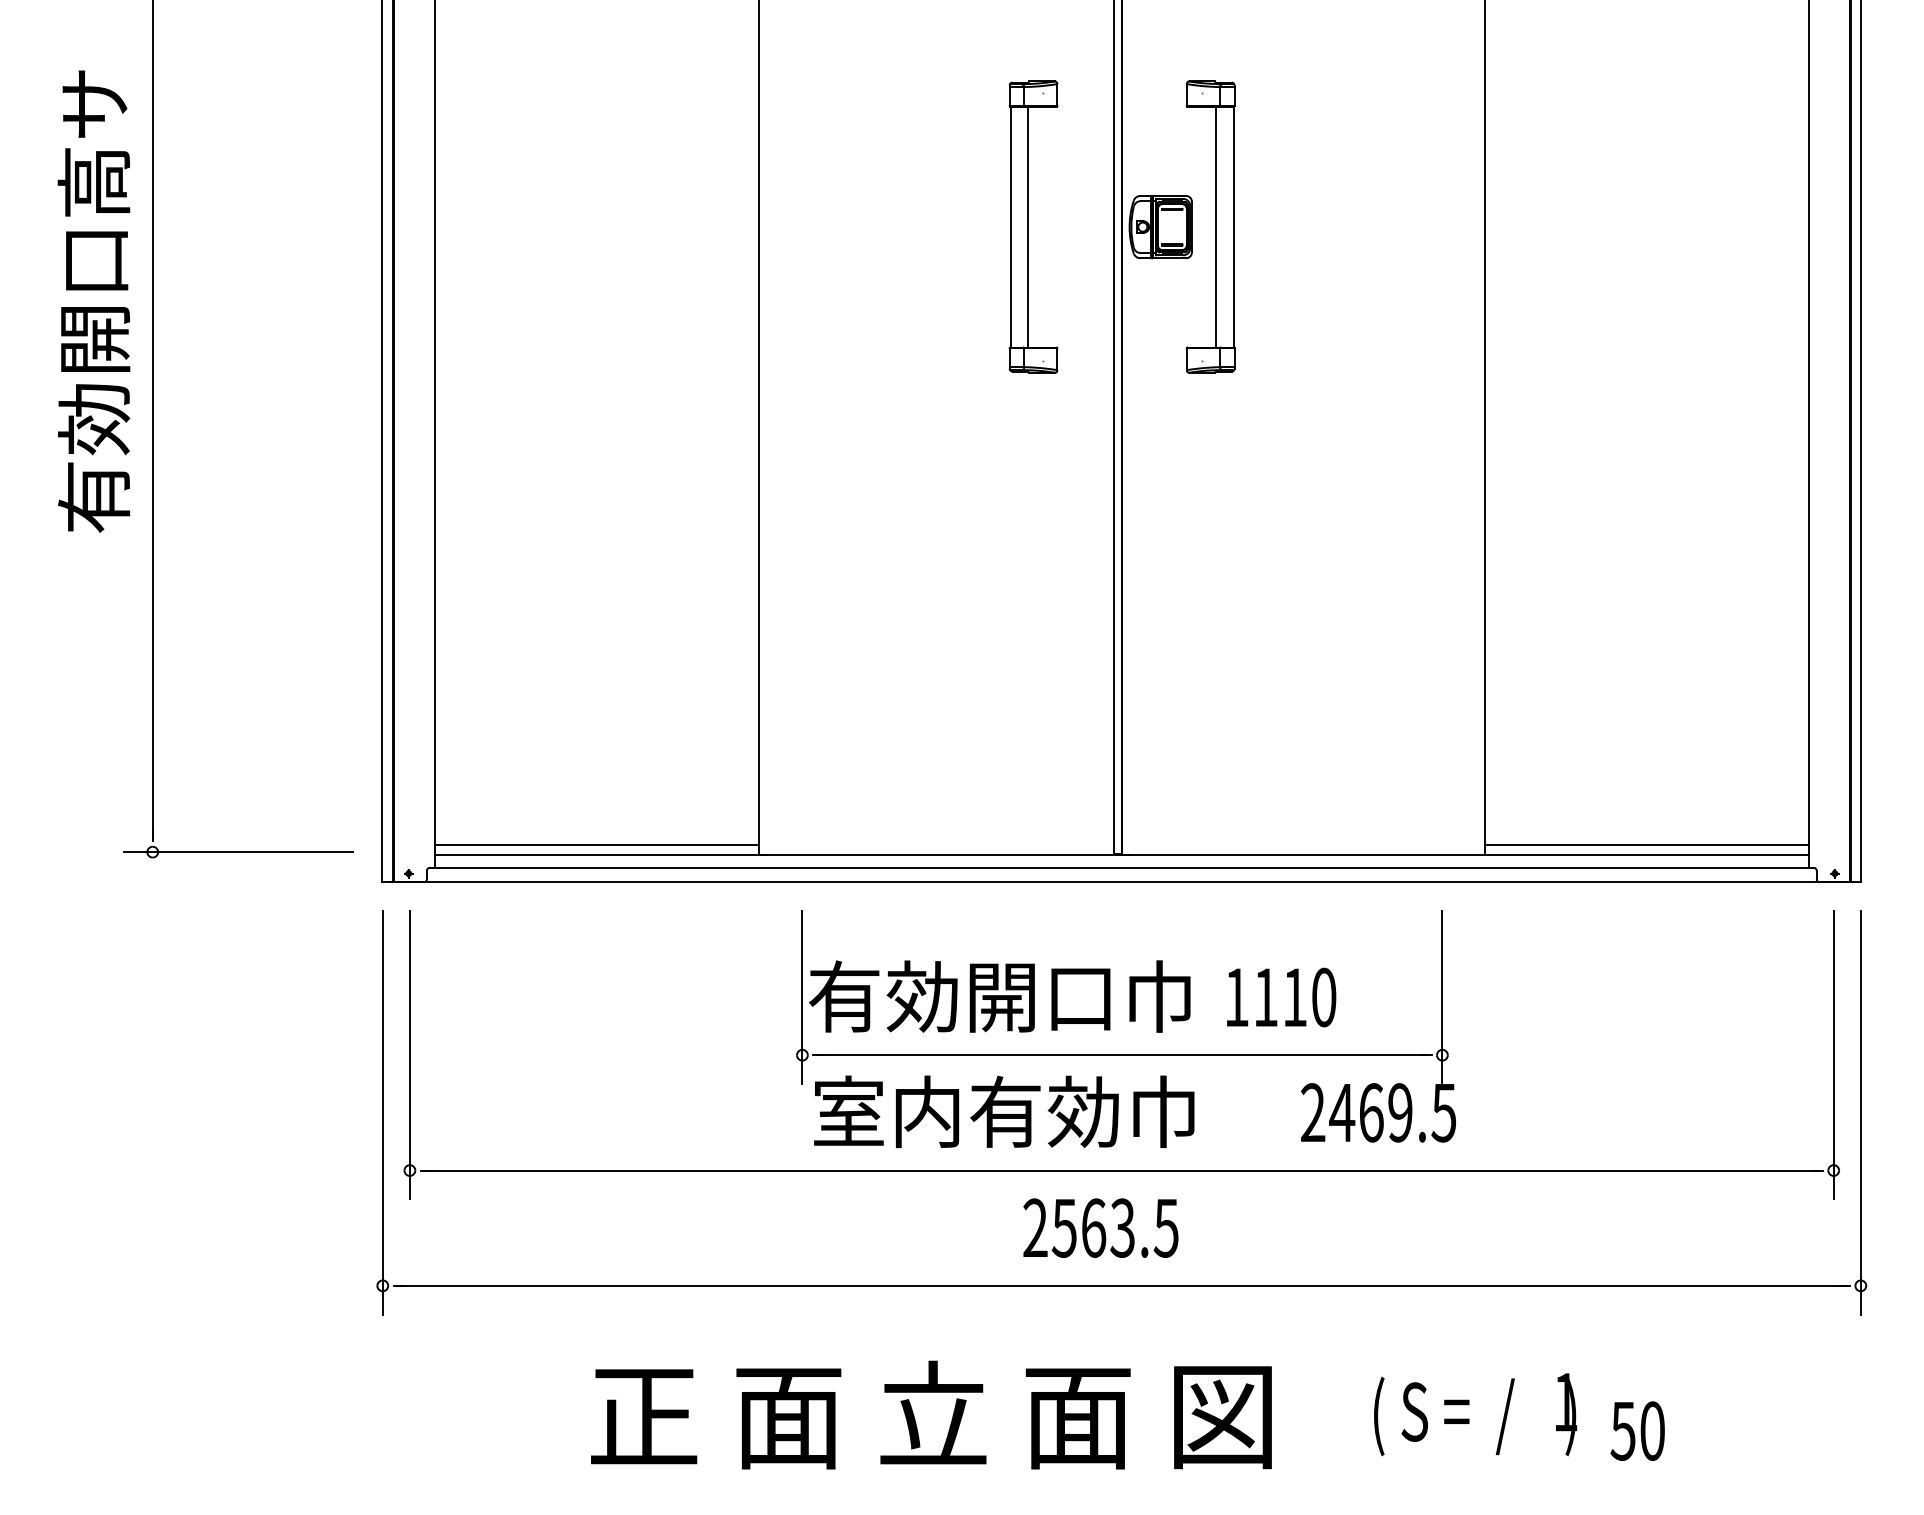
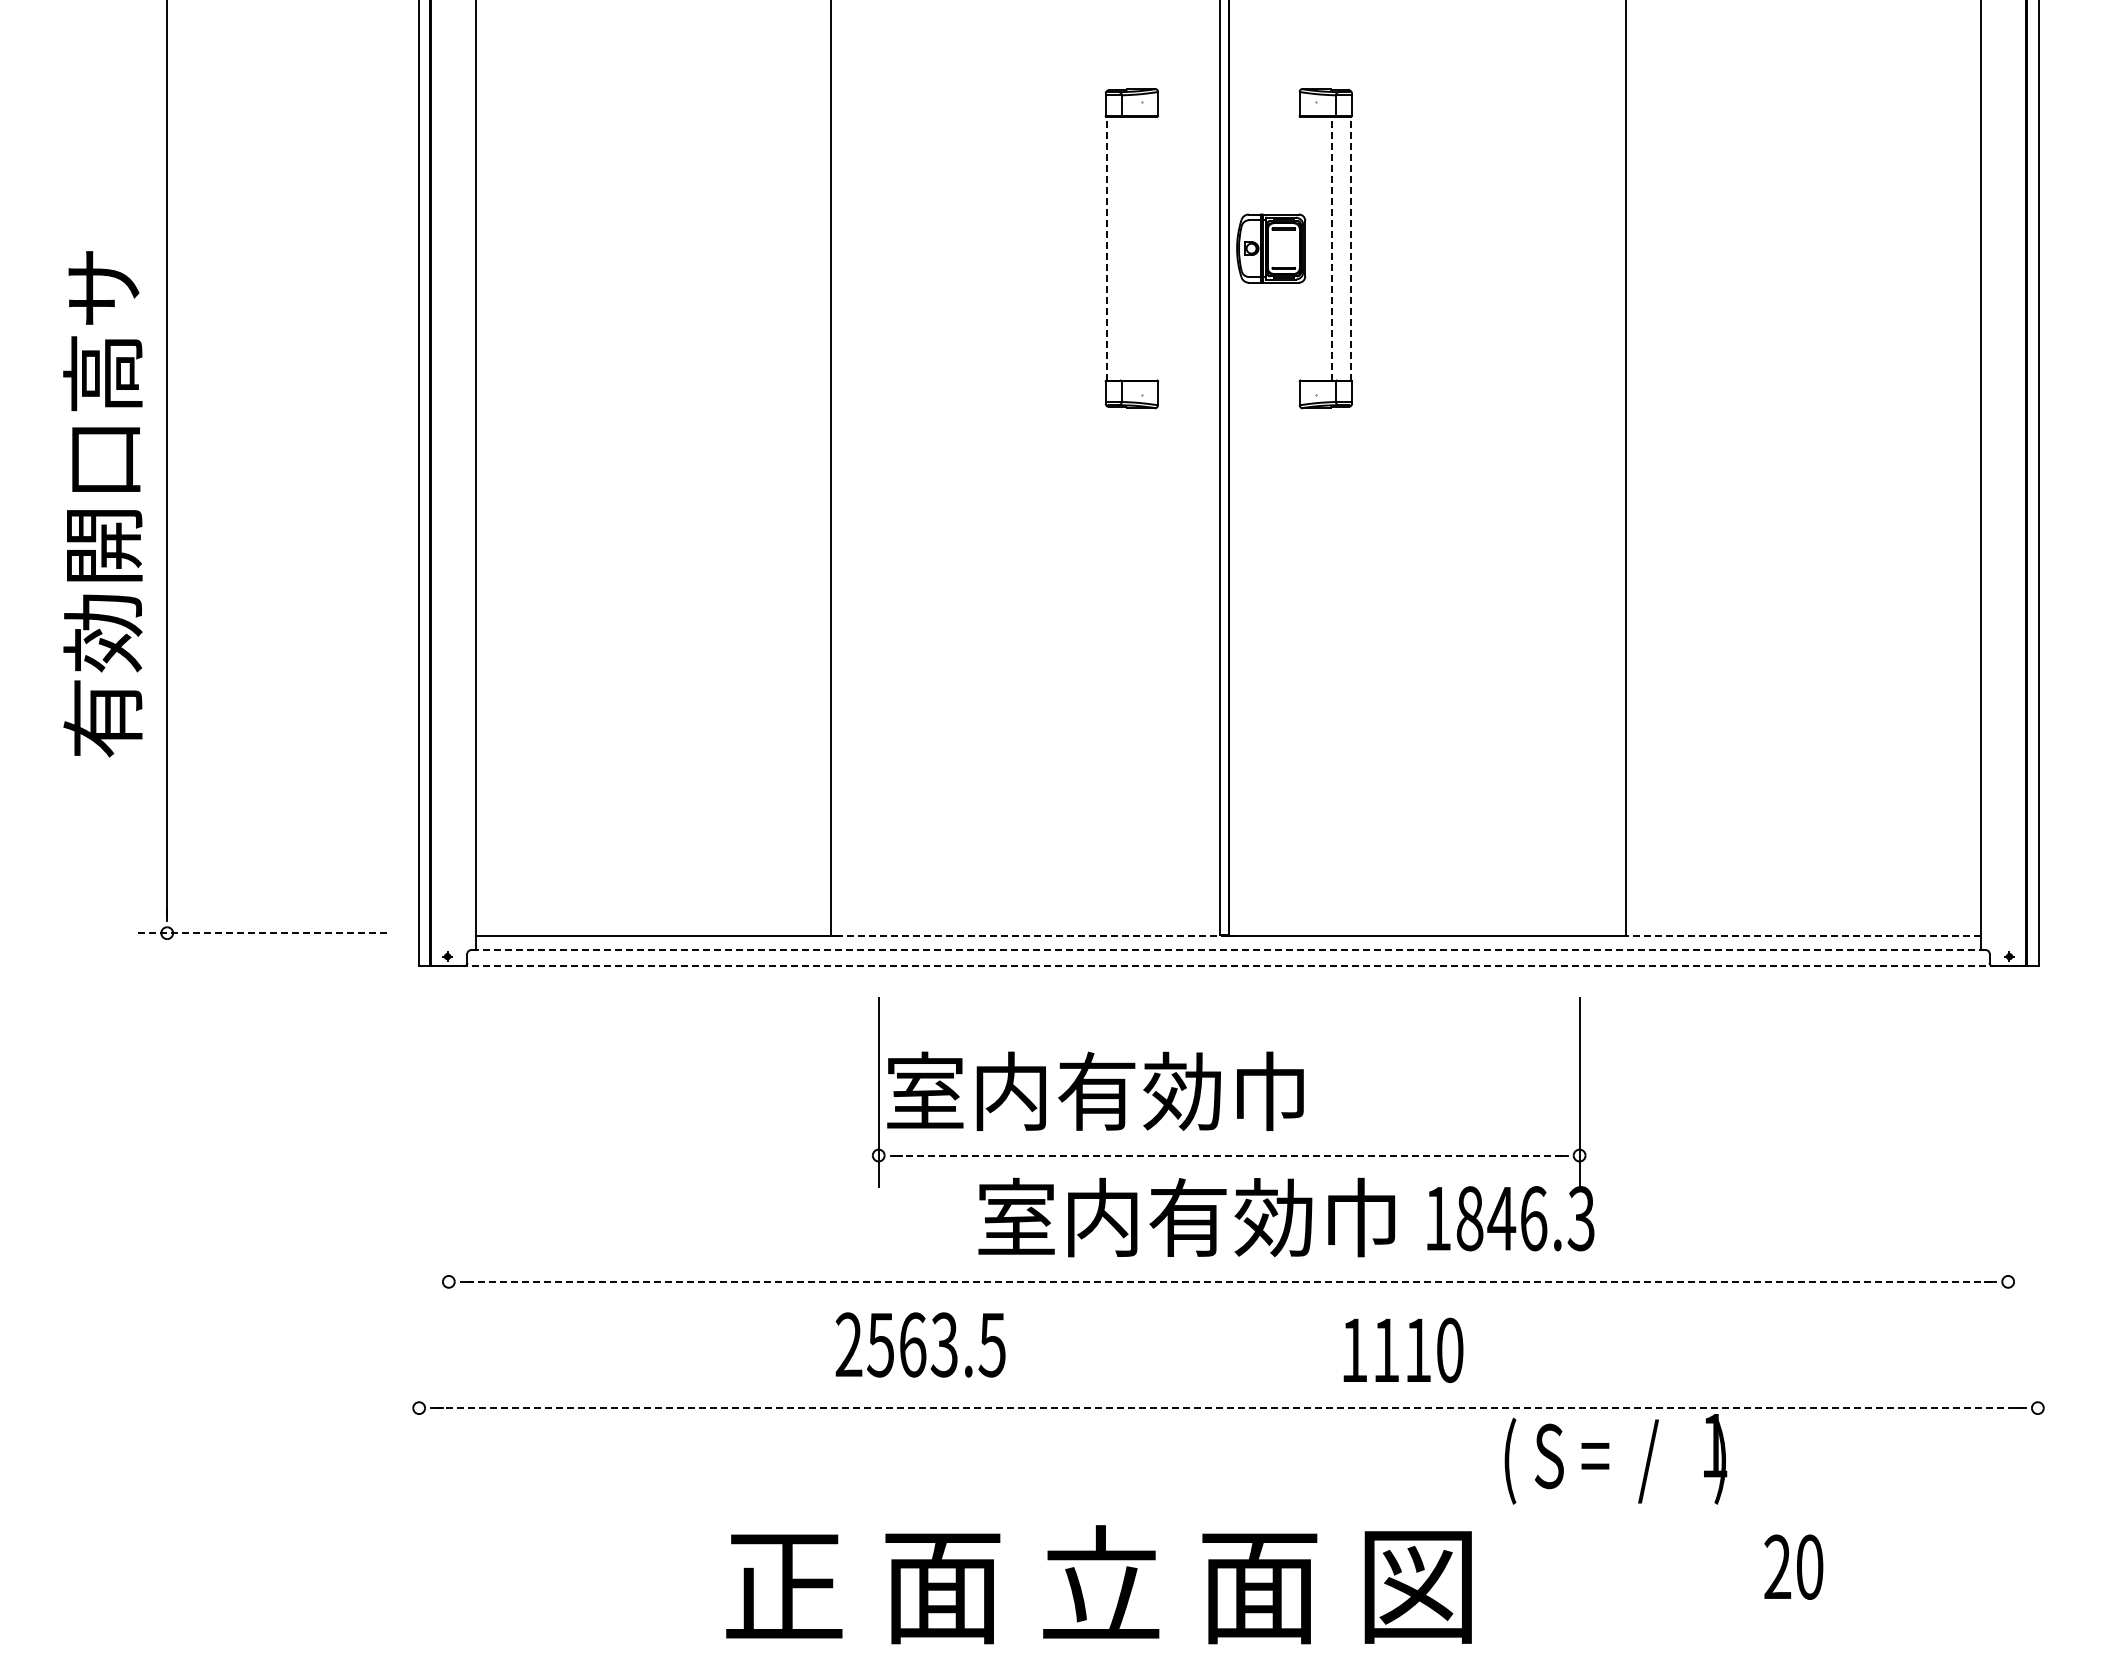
line: (1010, 226) -> (1106, 248), solid -> dashed
line: (1027, 226) -> (1125, 248), removed
line: (1216, 226) -> (1332, 248), solid -> dashed
line: (1234, 226) -> (1351, 248), solid -> dashed
text: (93, 301) -> (102, 504), moved
line: (596, 845) -> (653, 925), removed
line: (1646, 845) -> (1803, 925), removed
line: (238, 852) -> (261, 933), solid -> dashed
line: (1646, 854) -> (1803, 935), solid -> dashed
line: (940, 855) -> (1029, 936), solid -> dashed
line: (1121, 867) -> (1228, 950), solid -> dashed
line: (1121, 882) -> (1228, 966), solid -> dashed
text: (961, 995) -> (1052, 1090), 有効開口巾 -> 室内有効巾
text: (1281, 996) -> (1403, 1349), moved
line: (409, 1055) -> (448, 1155), removed
line: (1122, 1055) -> (1229, 1155), solid -> dashed
line: (1834, 1055) -> (2008, 1155), removed
text: (1004, 1111) -> (1186, 1217), moved
line: (383, 1112) -> (419, 1218), removed
text: (1378, 1112) -> (1509, 1218), 2469.5 -> 1846.3
line: (1860, 1112) -> (2037, 1218), removed
line: (1121, 1170) -> (1228, 1281), solid -> dashed
text: (1100, 1227) -> (920, 1344), moved
line: (1121, 1286) -> (1228, 1408), solid -> dashed
text: (930, 1414) -> (1098, 1584), moved
text: (1475, 1414) -> (1615, 1459), moved
text: (1623, 1430) -> (1777, 1566), 50 -> 20

